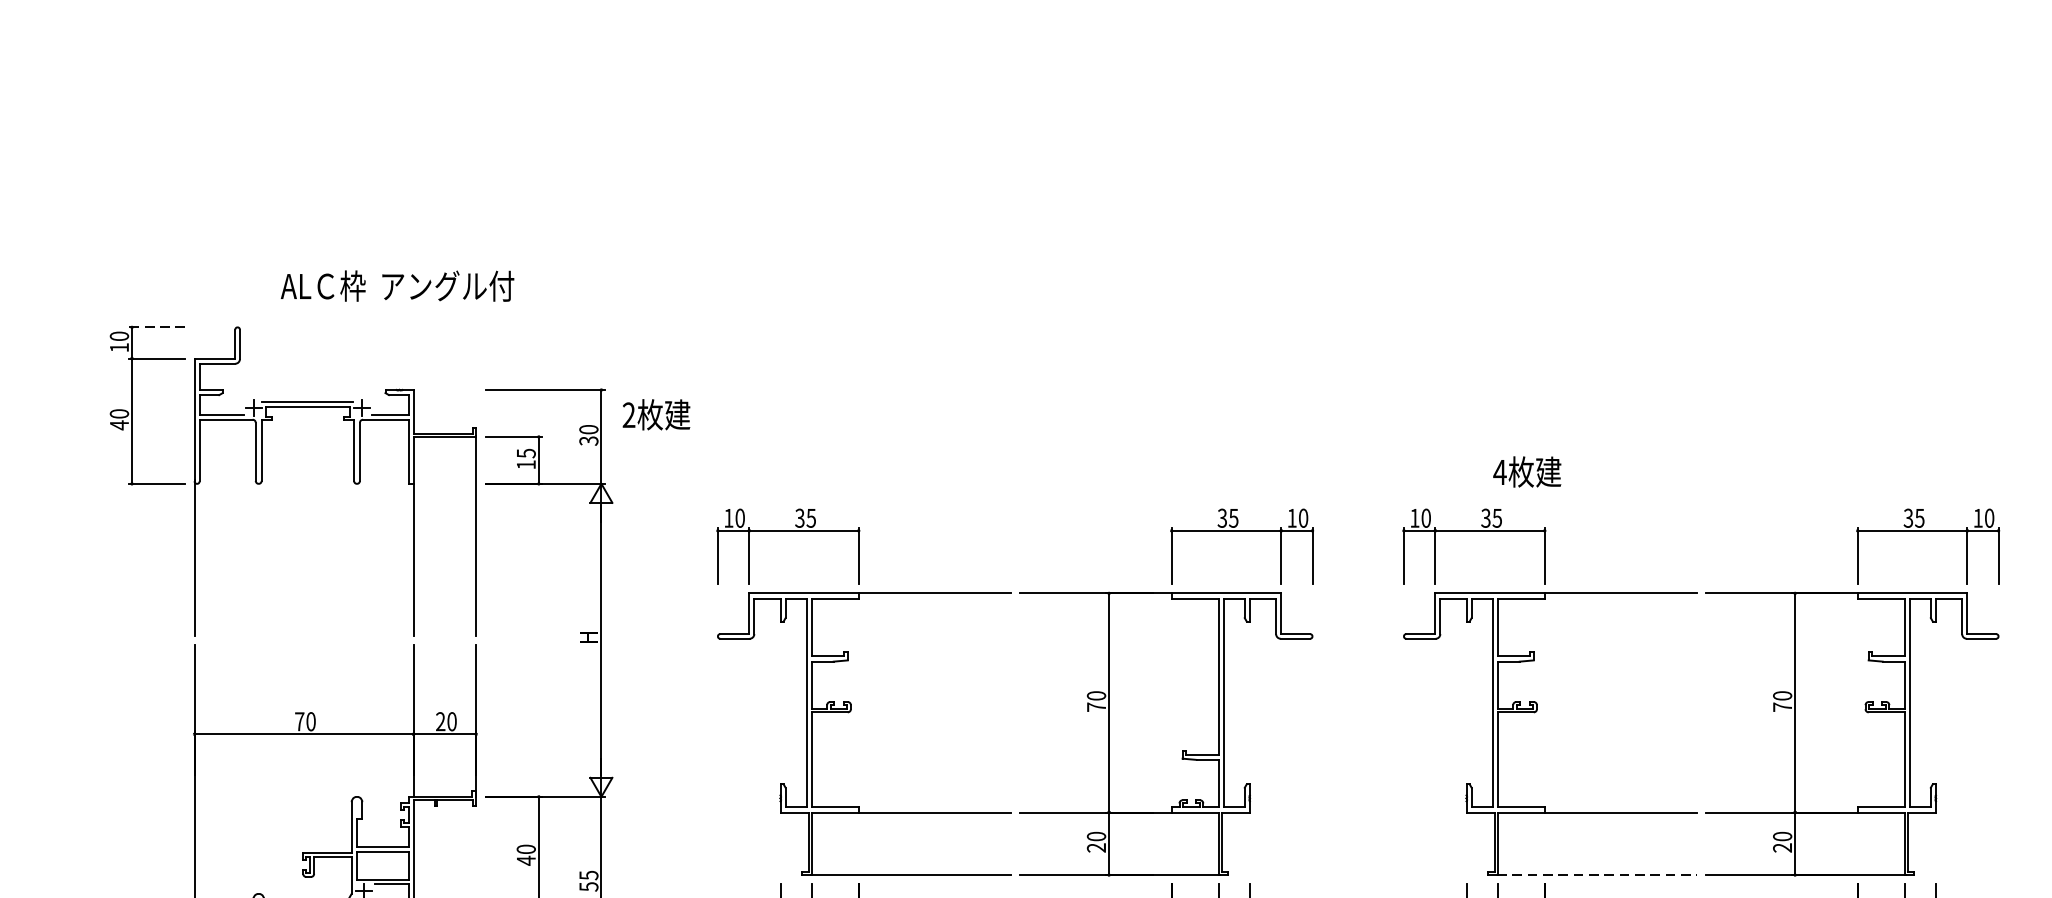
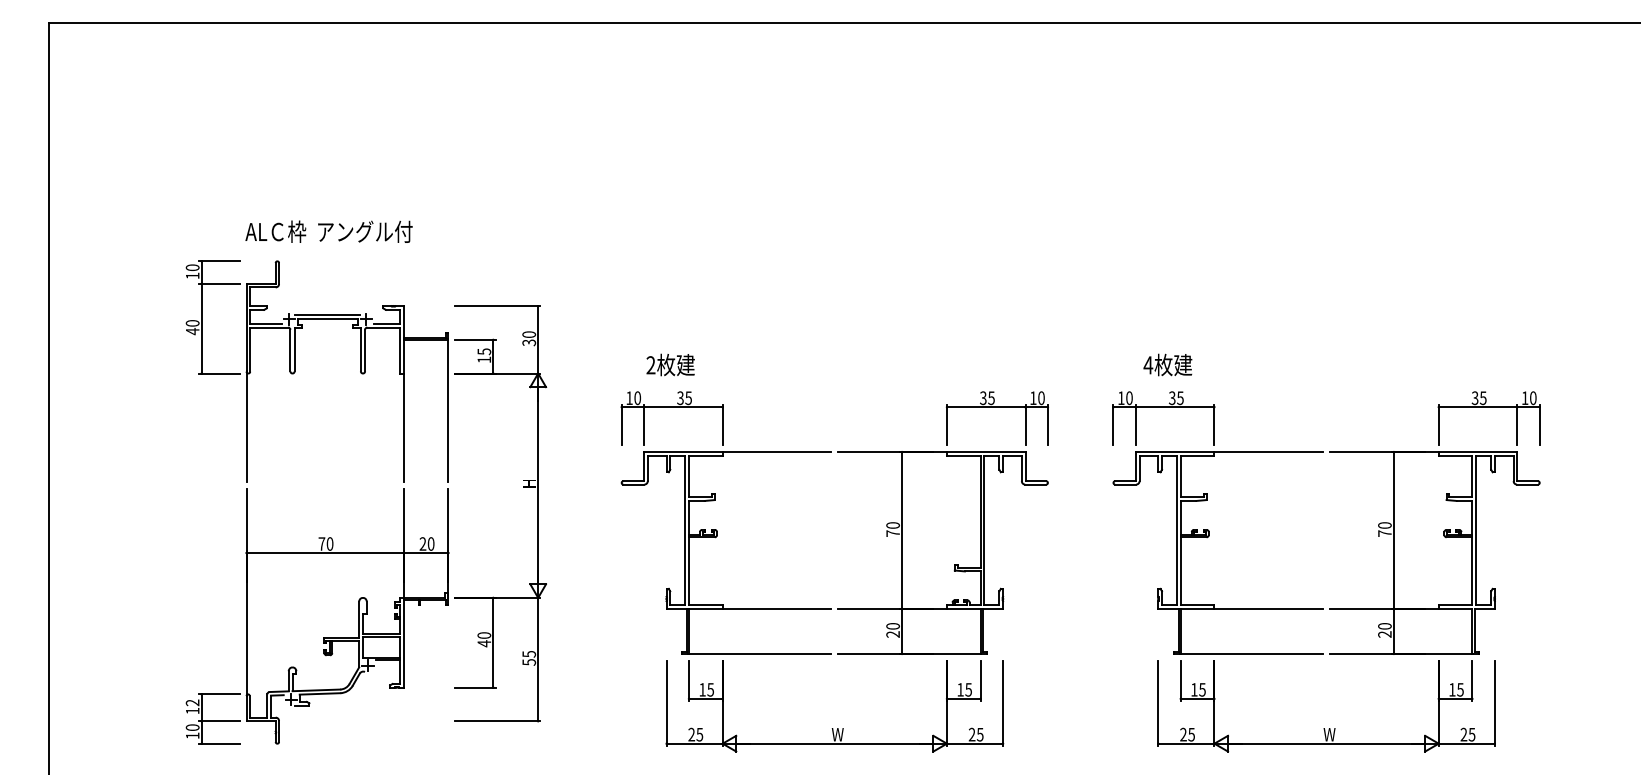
text: (396, 285) -> (328, 231), moved
line: (156, 327) -> (219, 261), dashed -> solid
text: (656, 414) -> (670, 364), moved
text: (1526, 471) -> (1167, 364), moved
line: (1596, 874) -> (1251, 653), dashed -> solid

